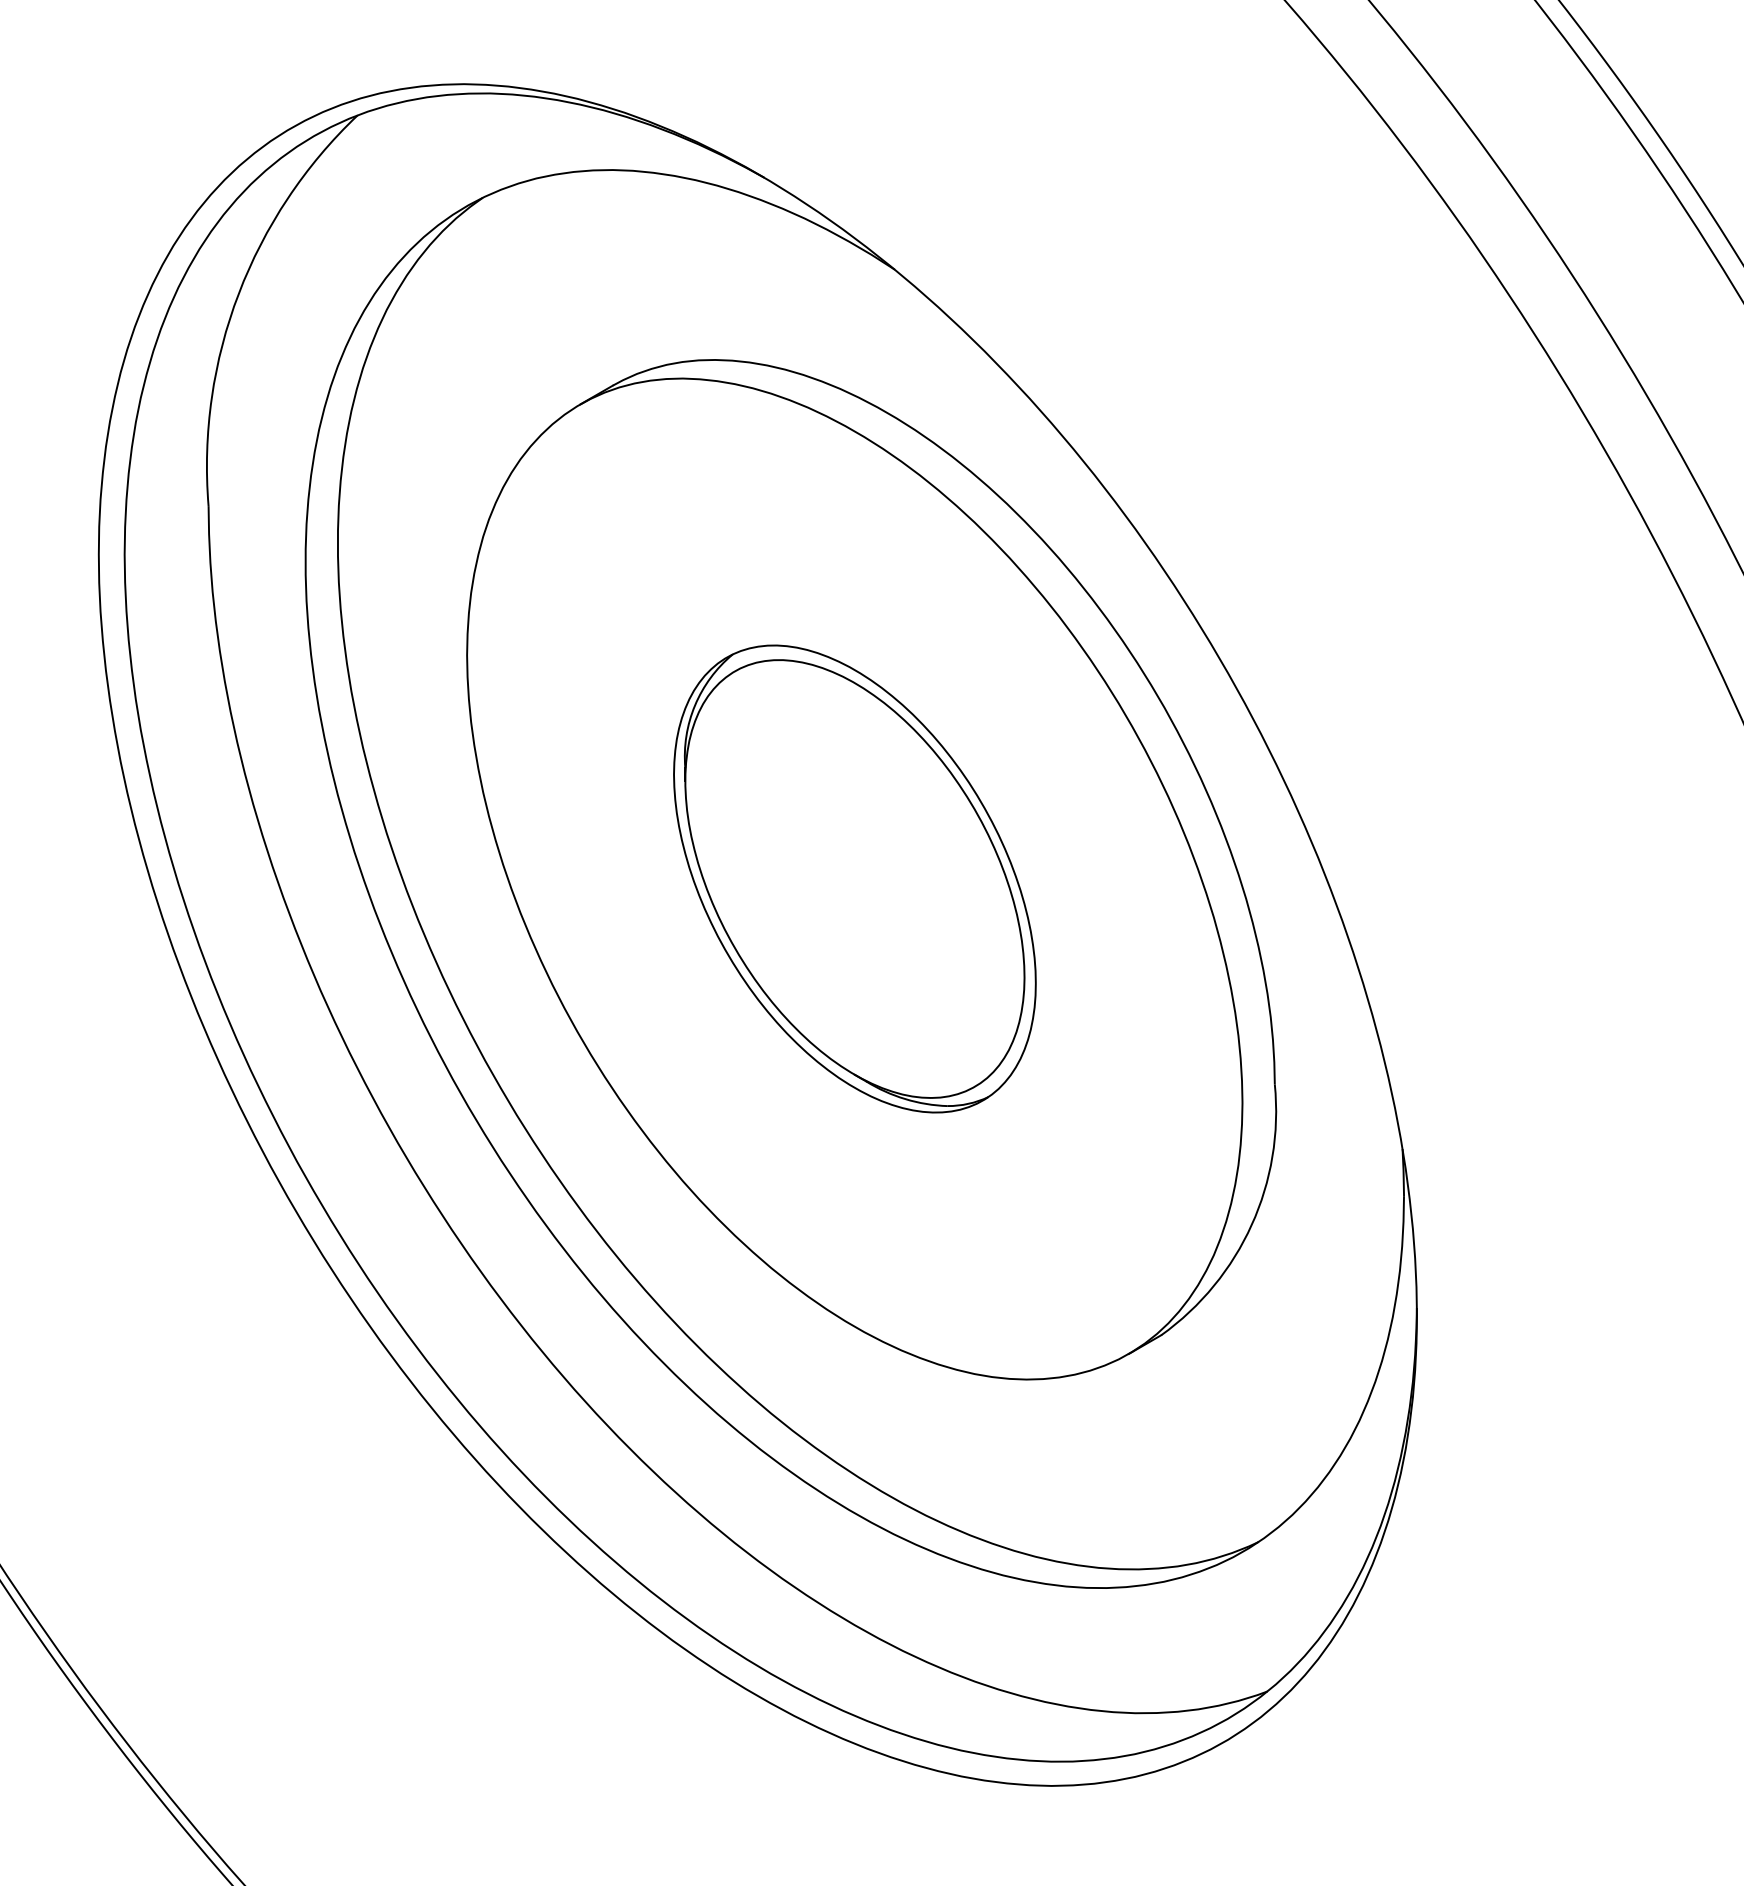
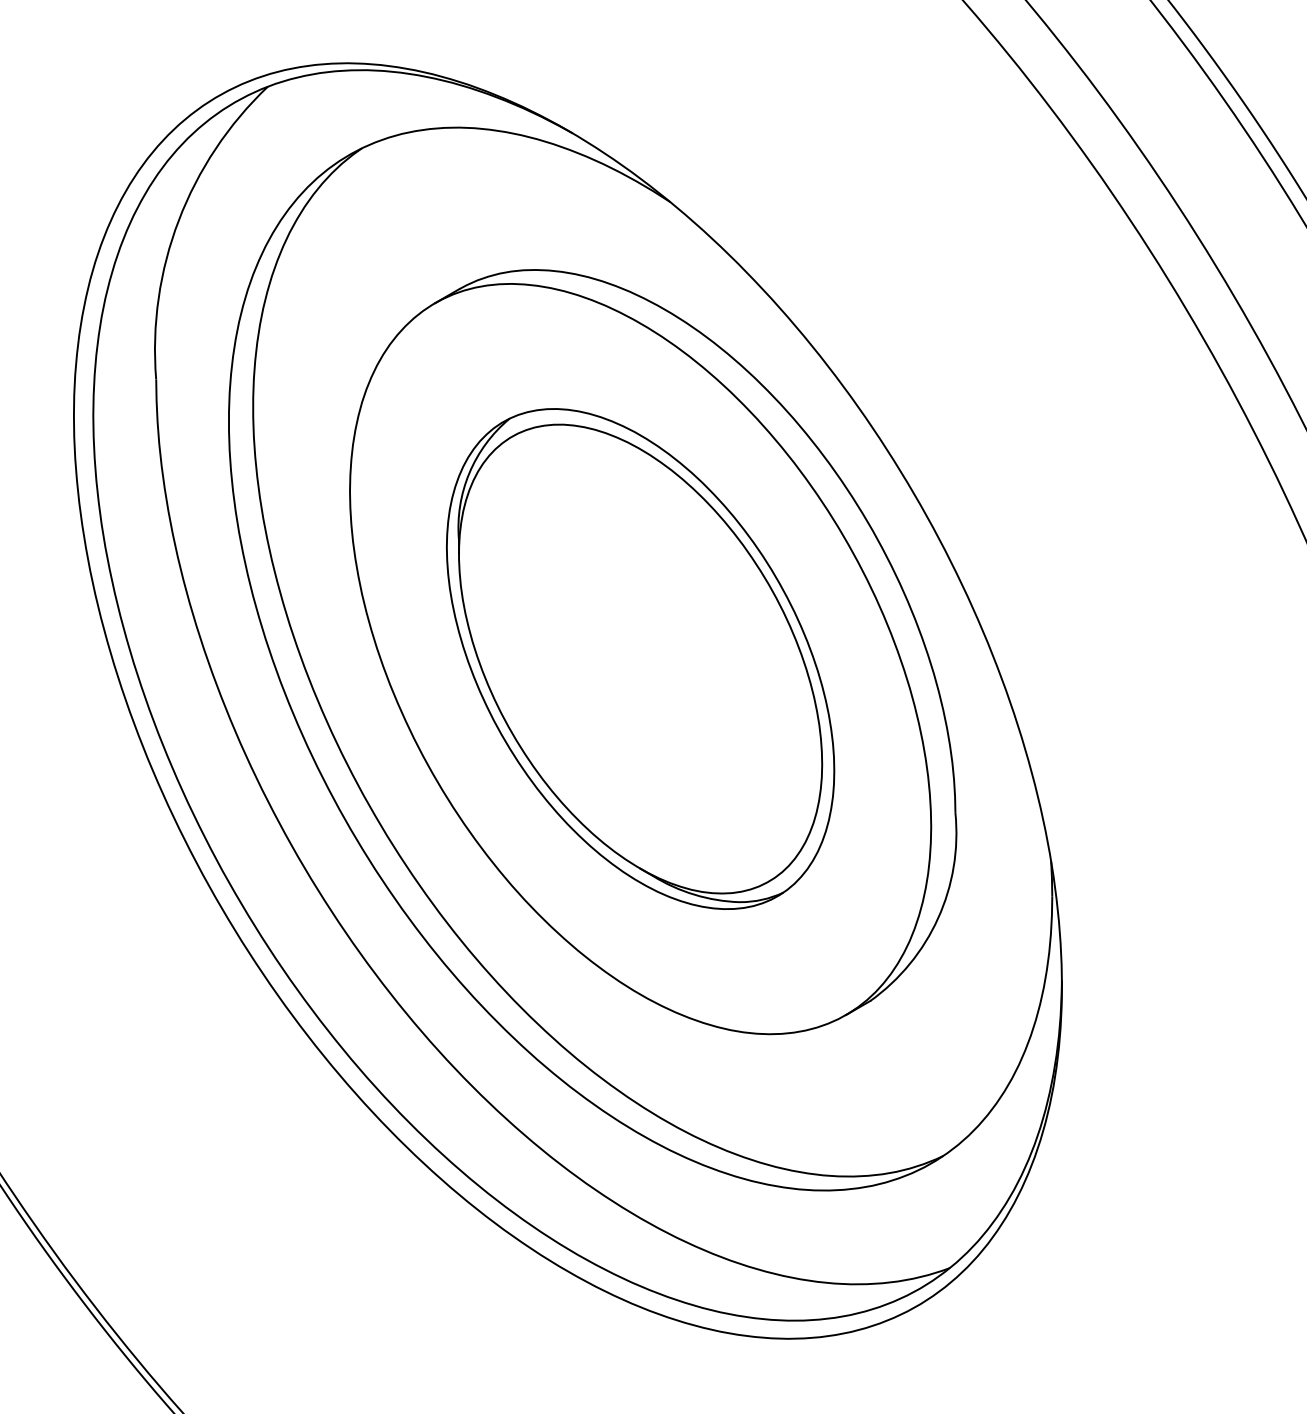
part: (854, 878) -> (640, 658), size x1.43

